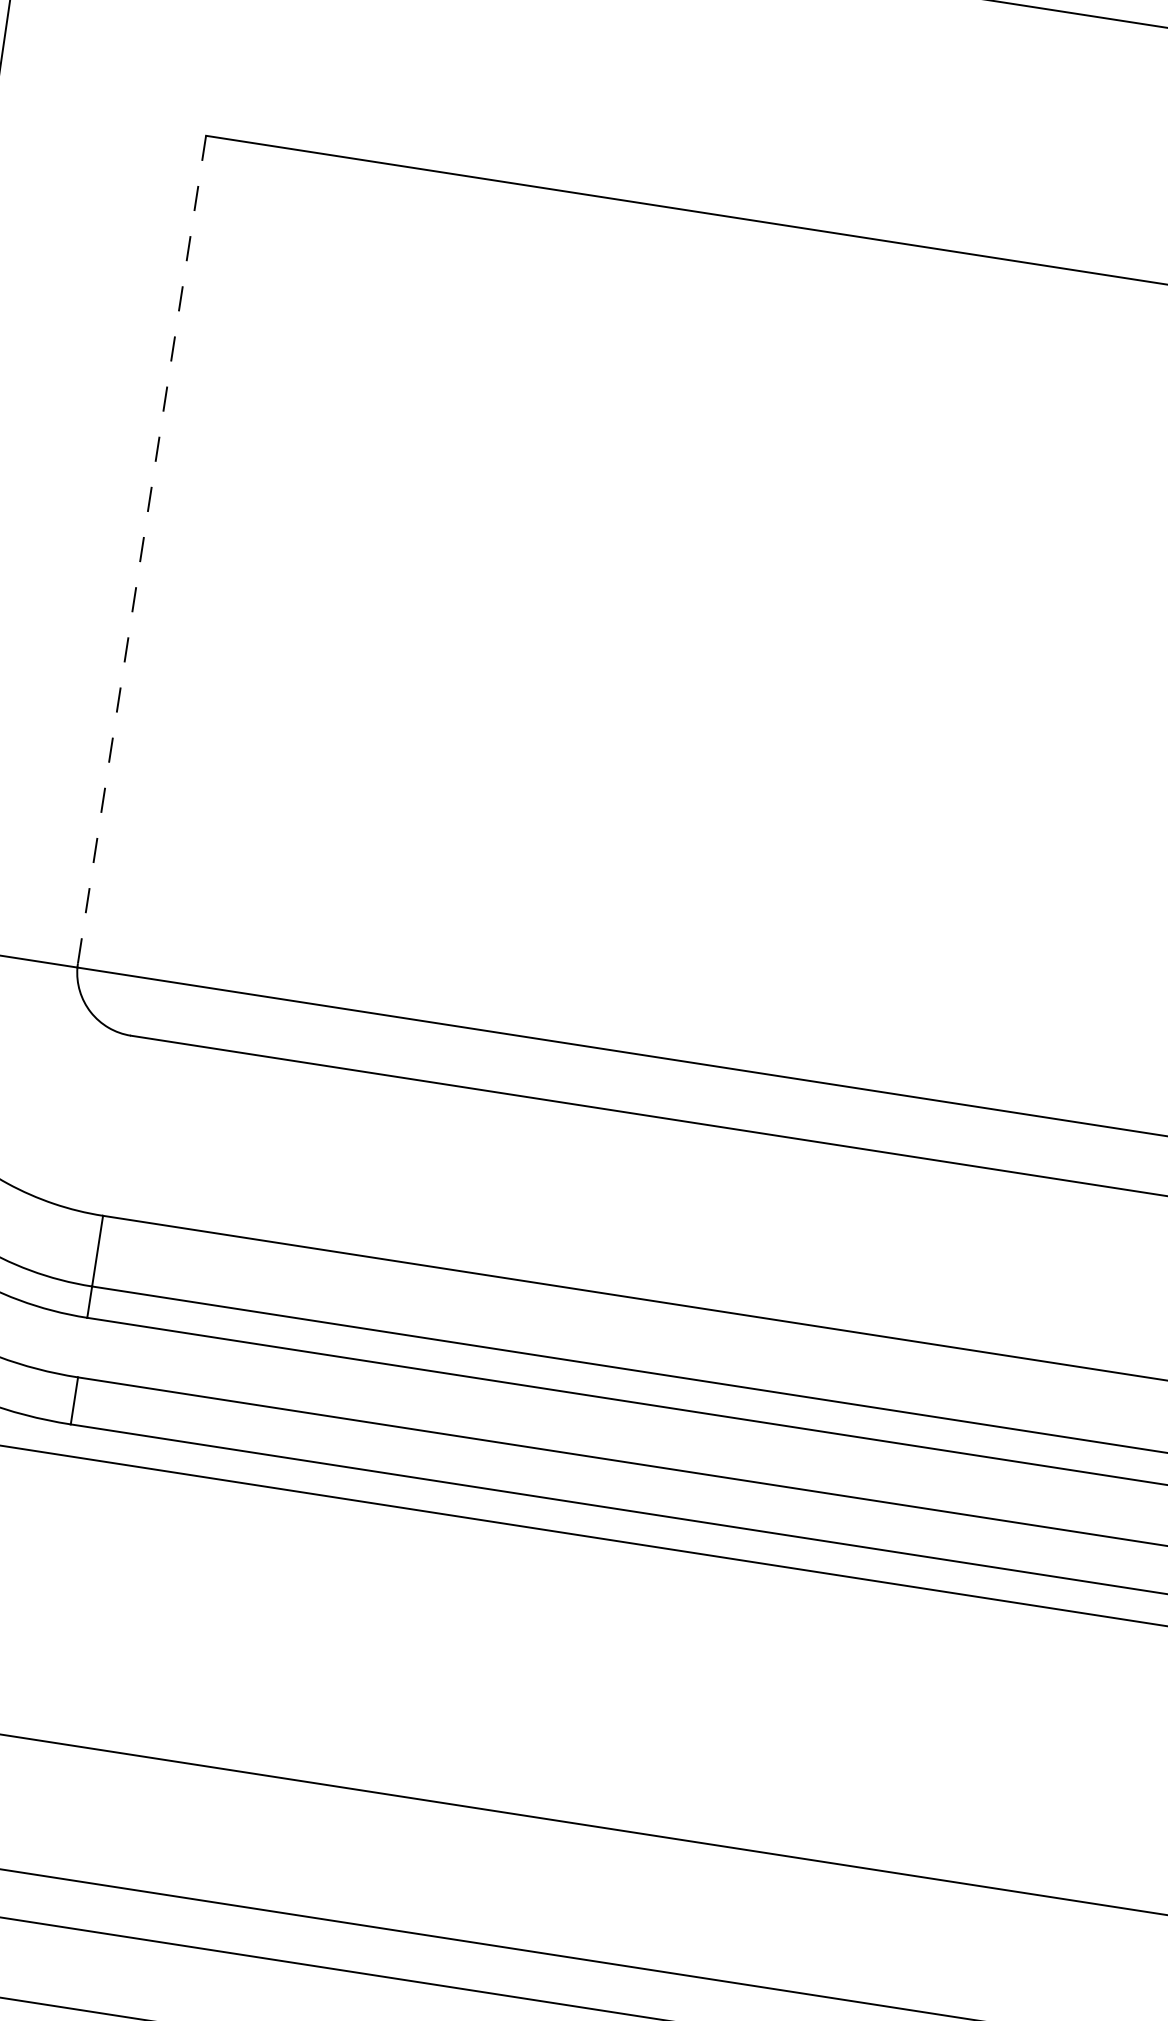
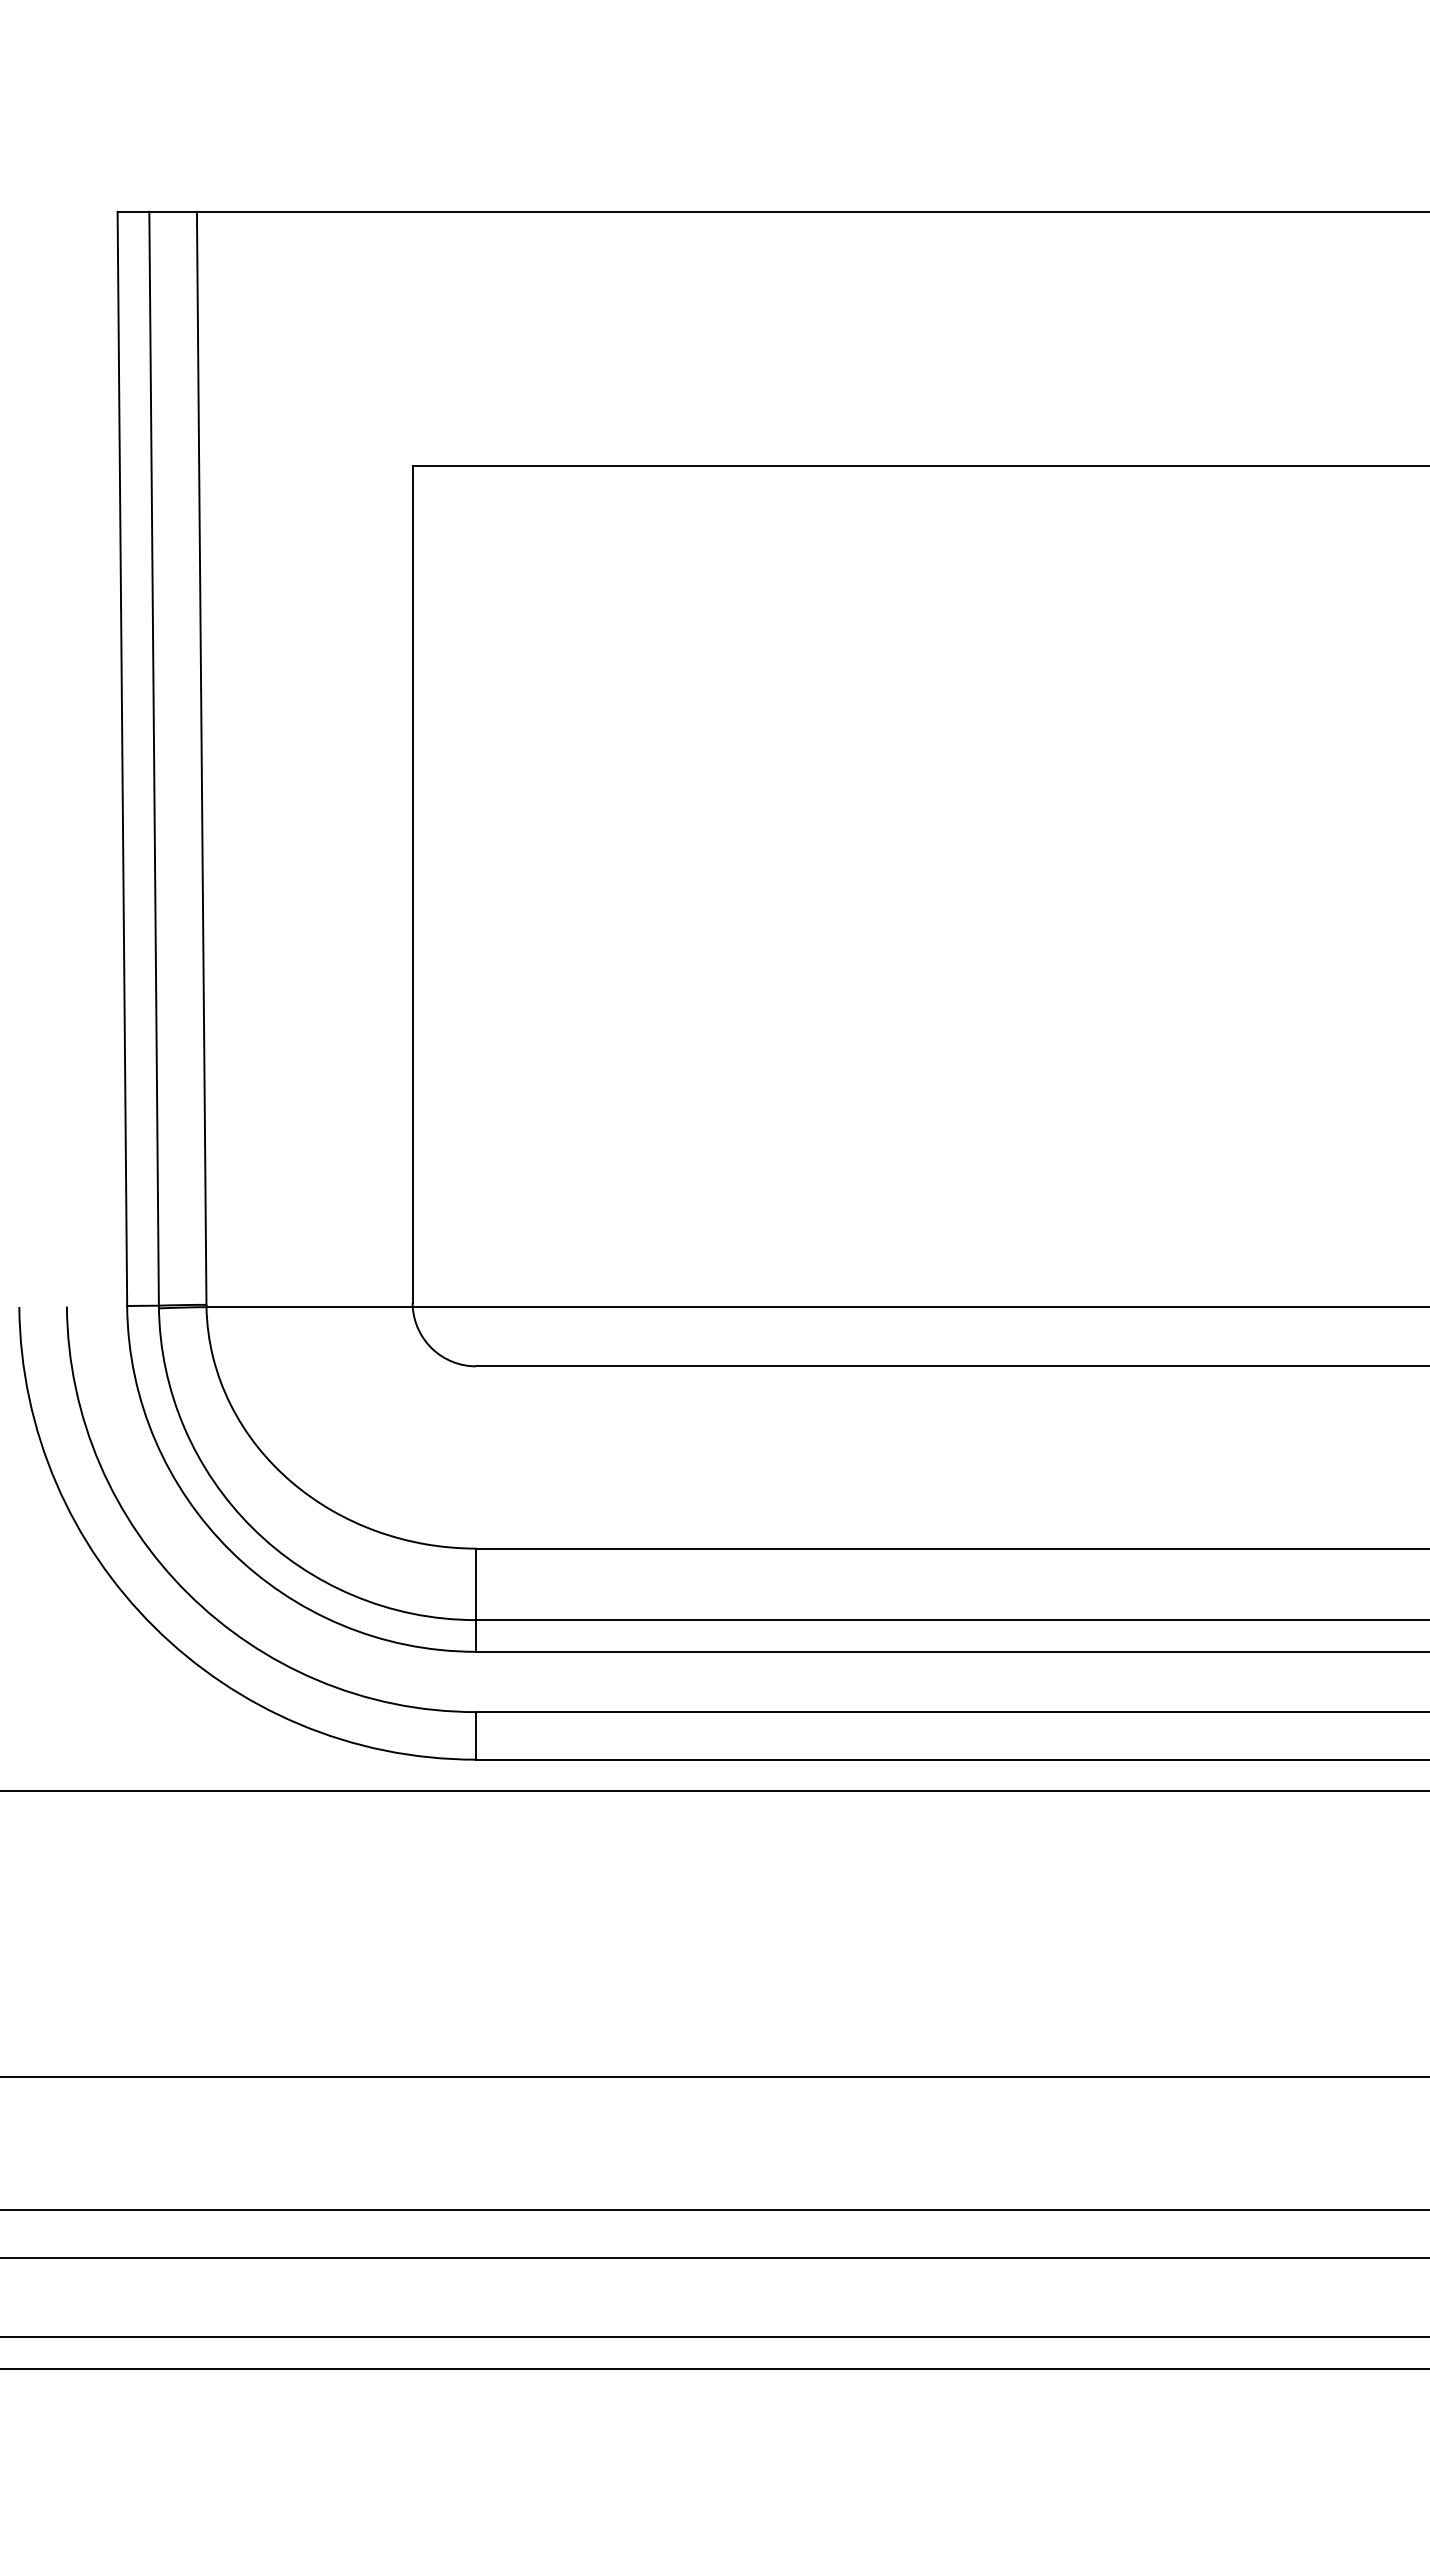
line: (141, 549) -> (412, 884), dashed -> solid

